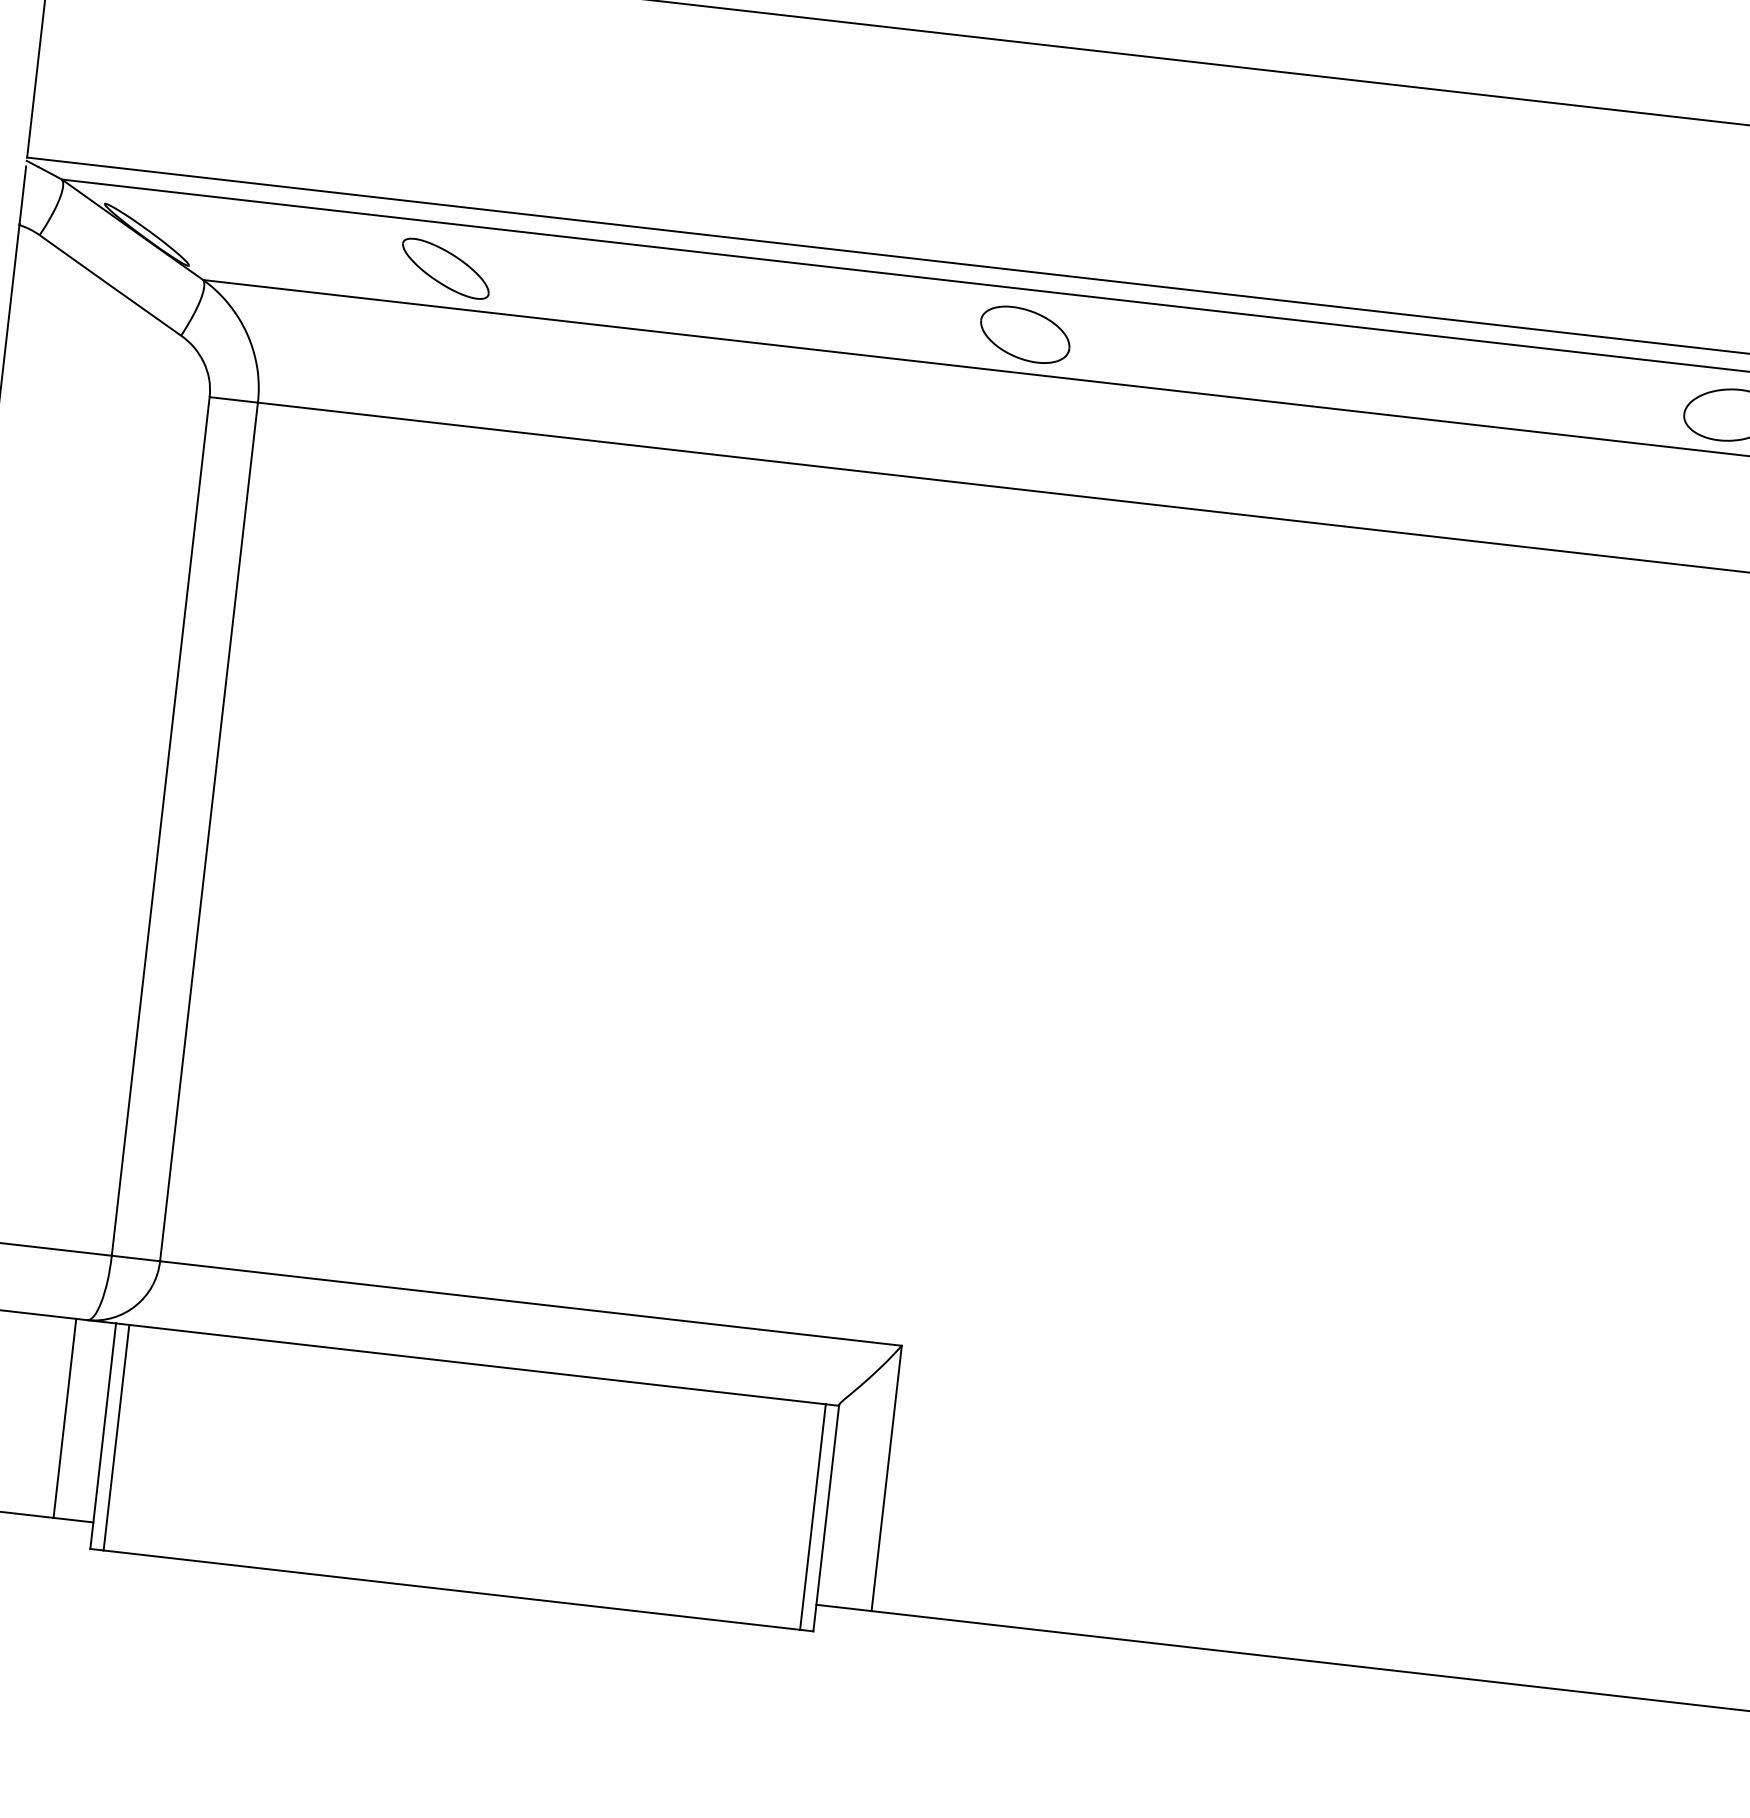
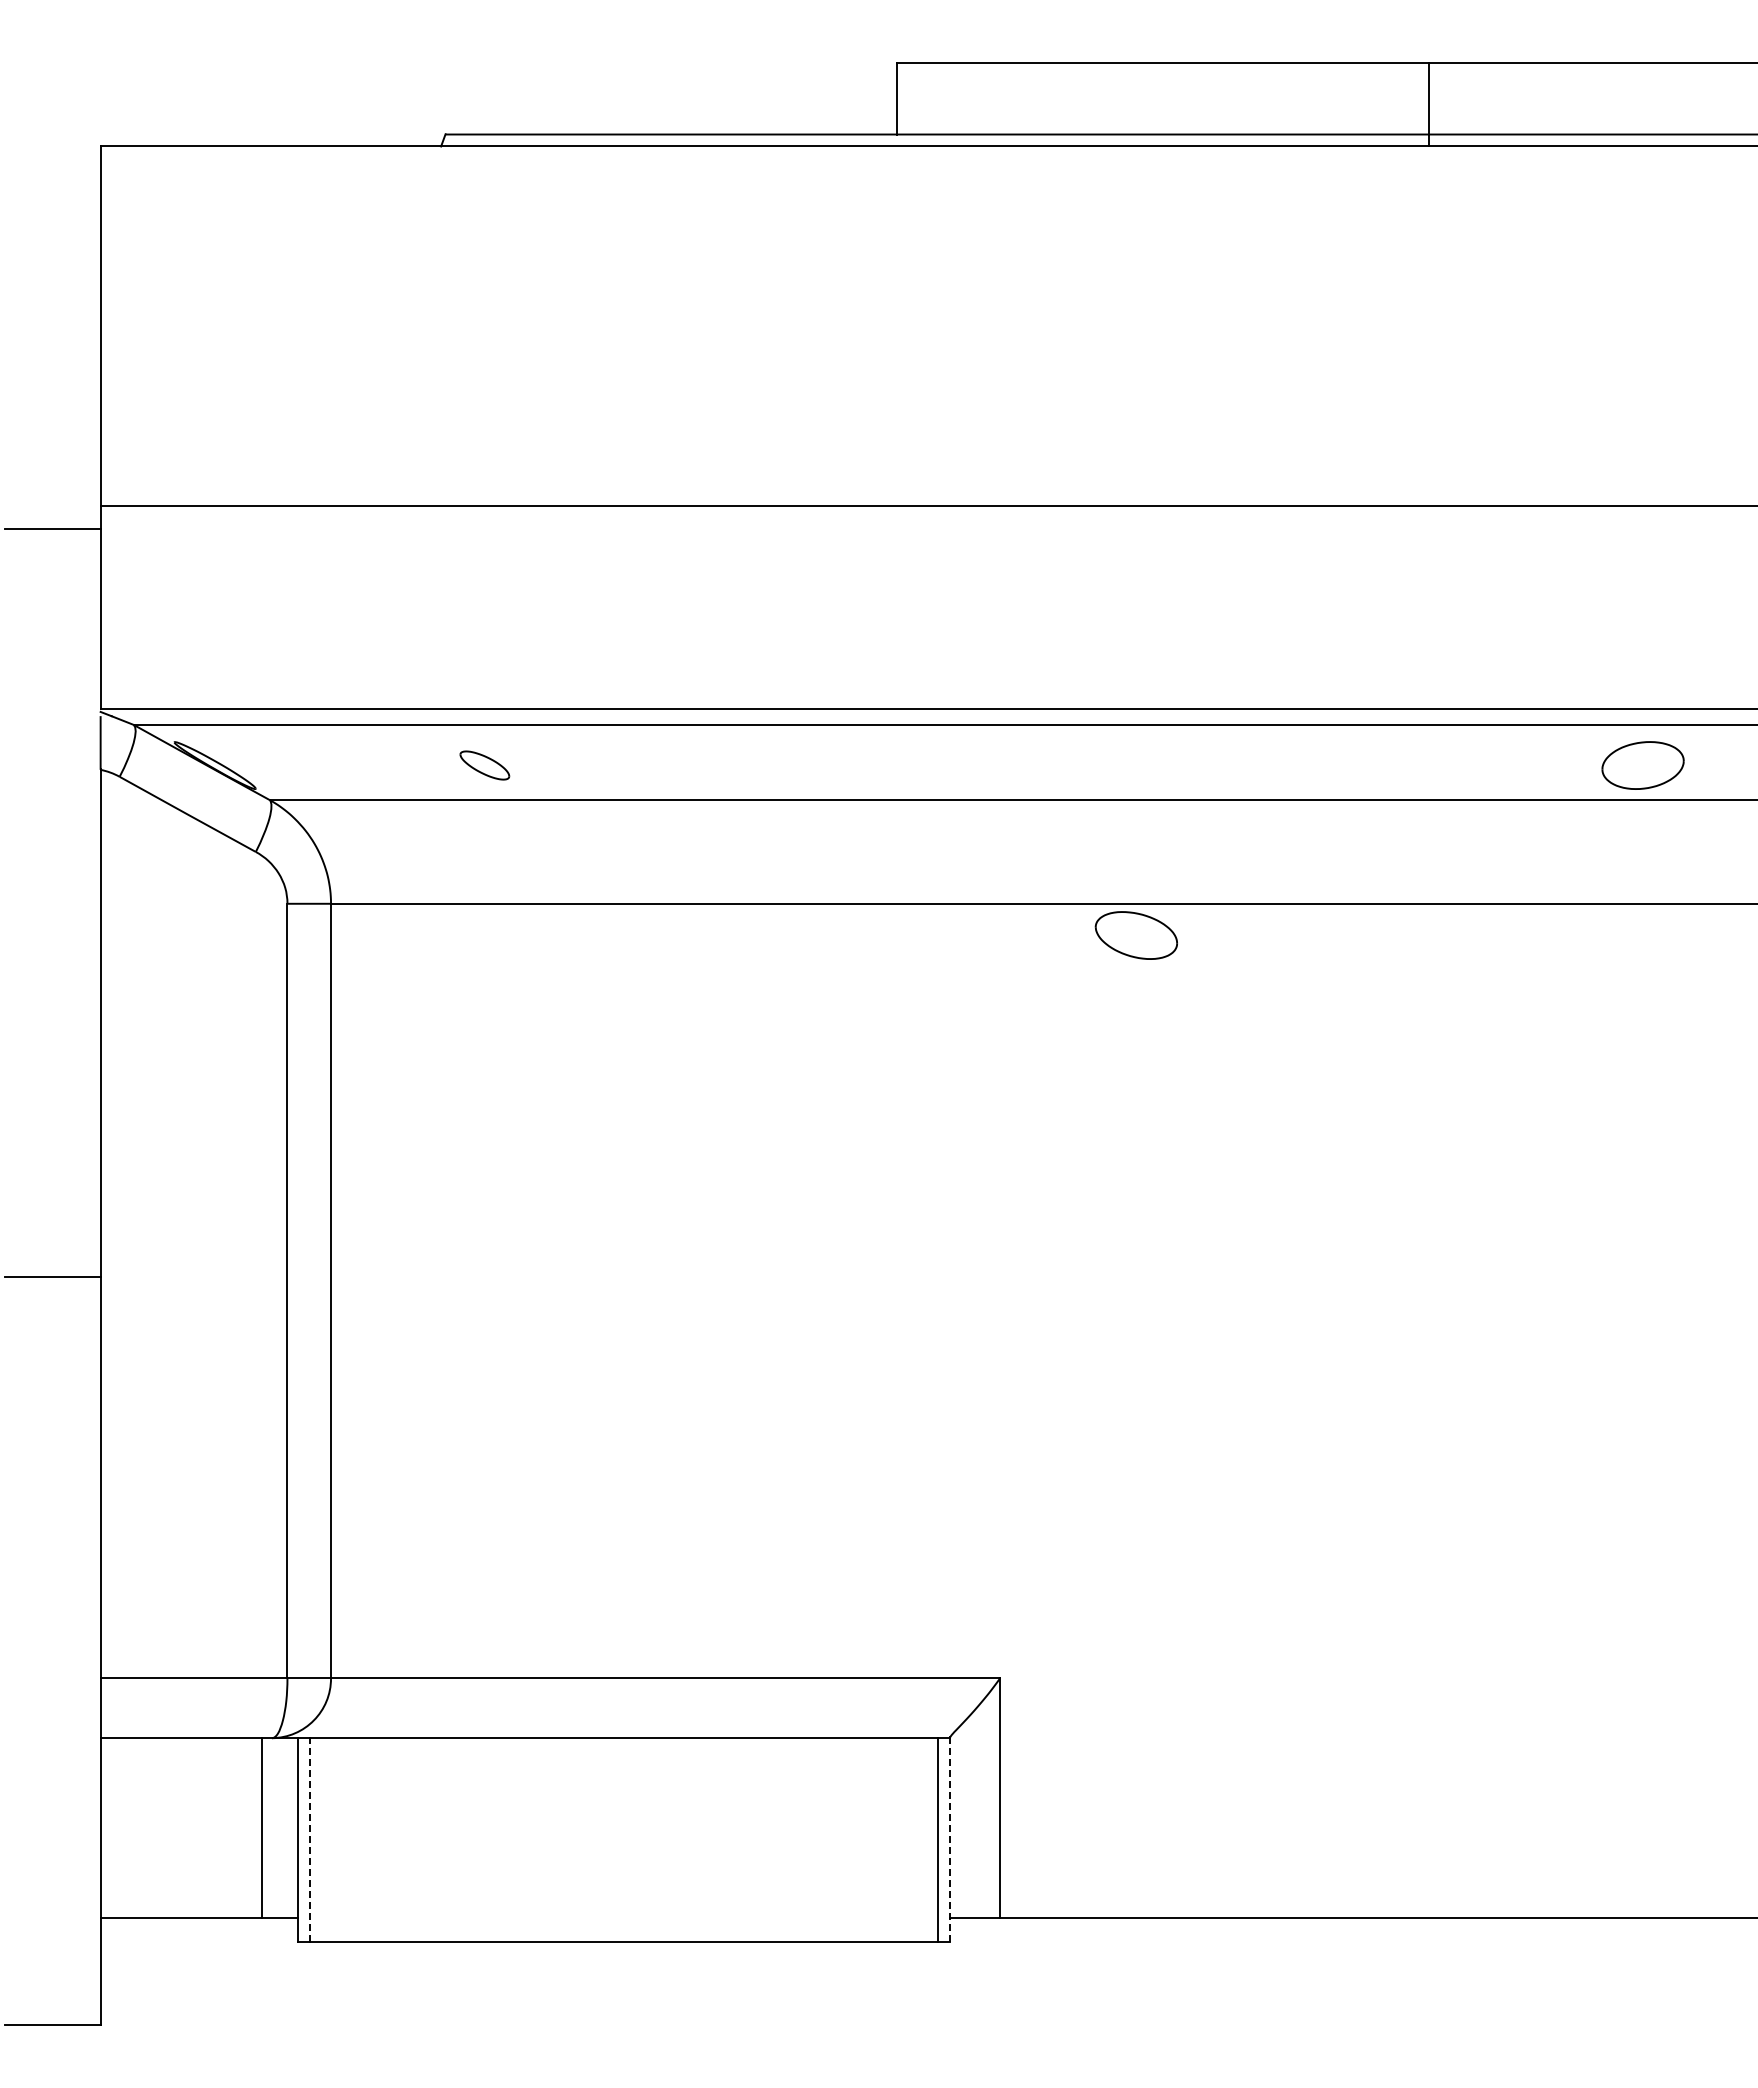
part: (445, 268) -> (484, 765), size x0.6
part: (1024, 334) -> (1135, 935), moved
line: (116, 1437) -> (310, 1839), solid -> dashed
line: (826, 1518) -> (950, 1839), solid -> dashed

